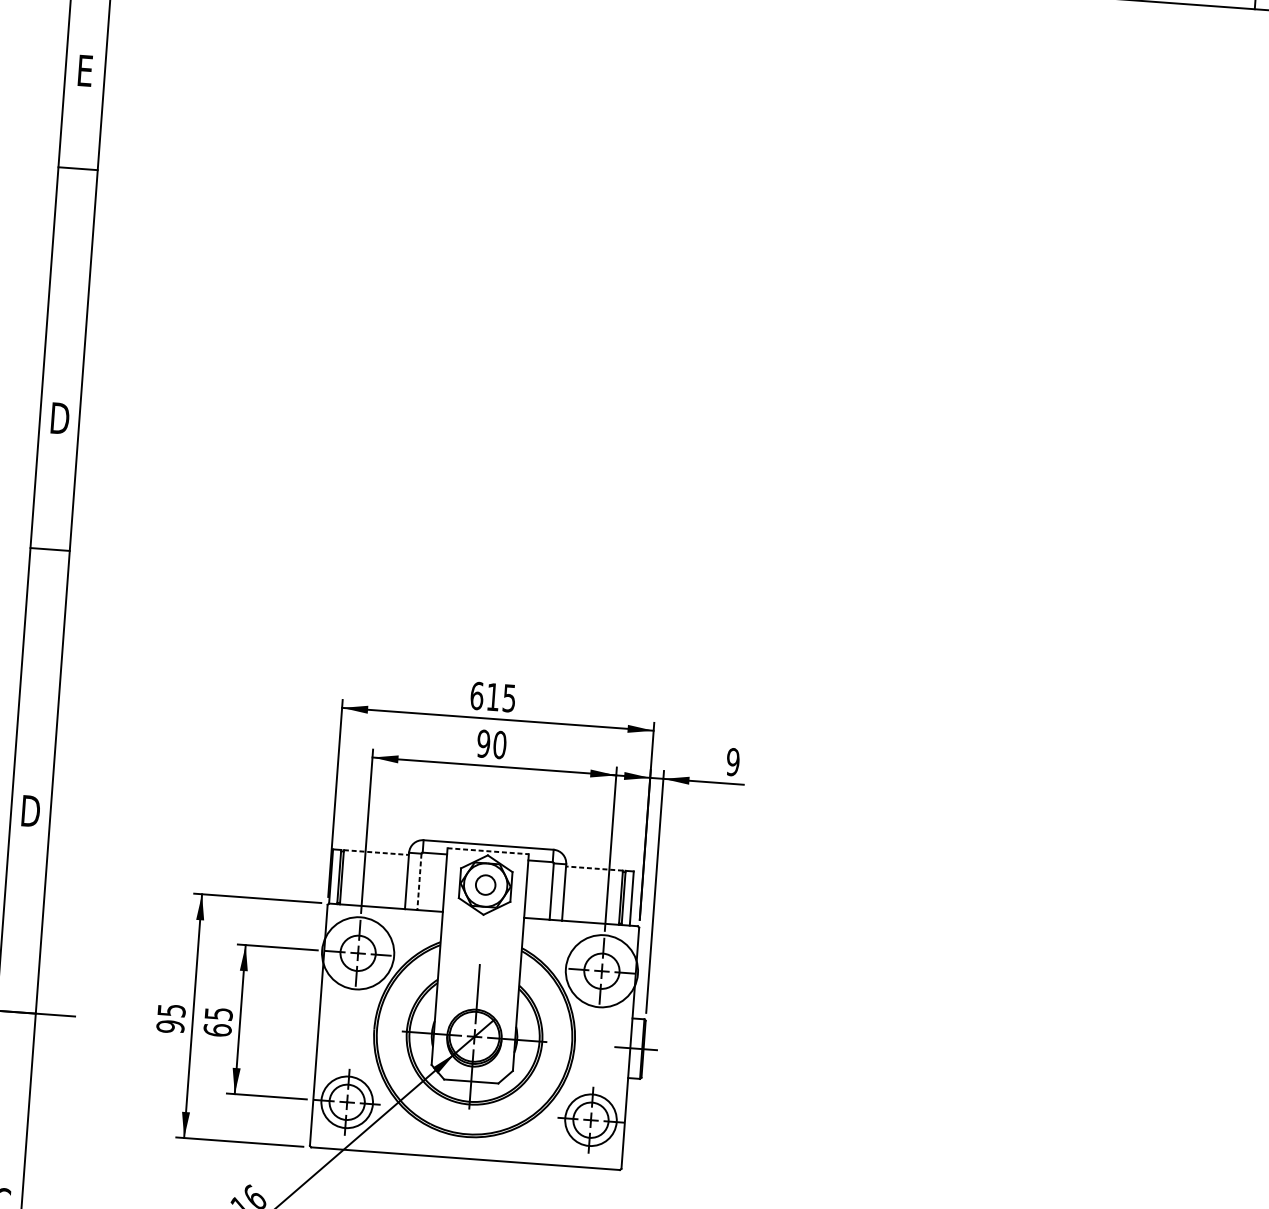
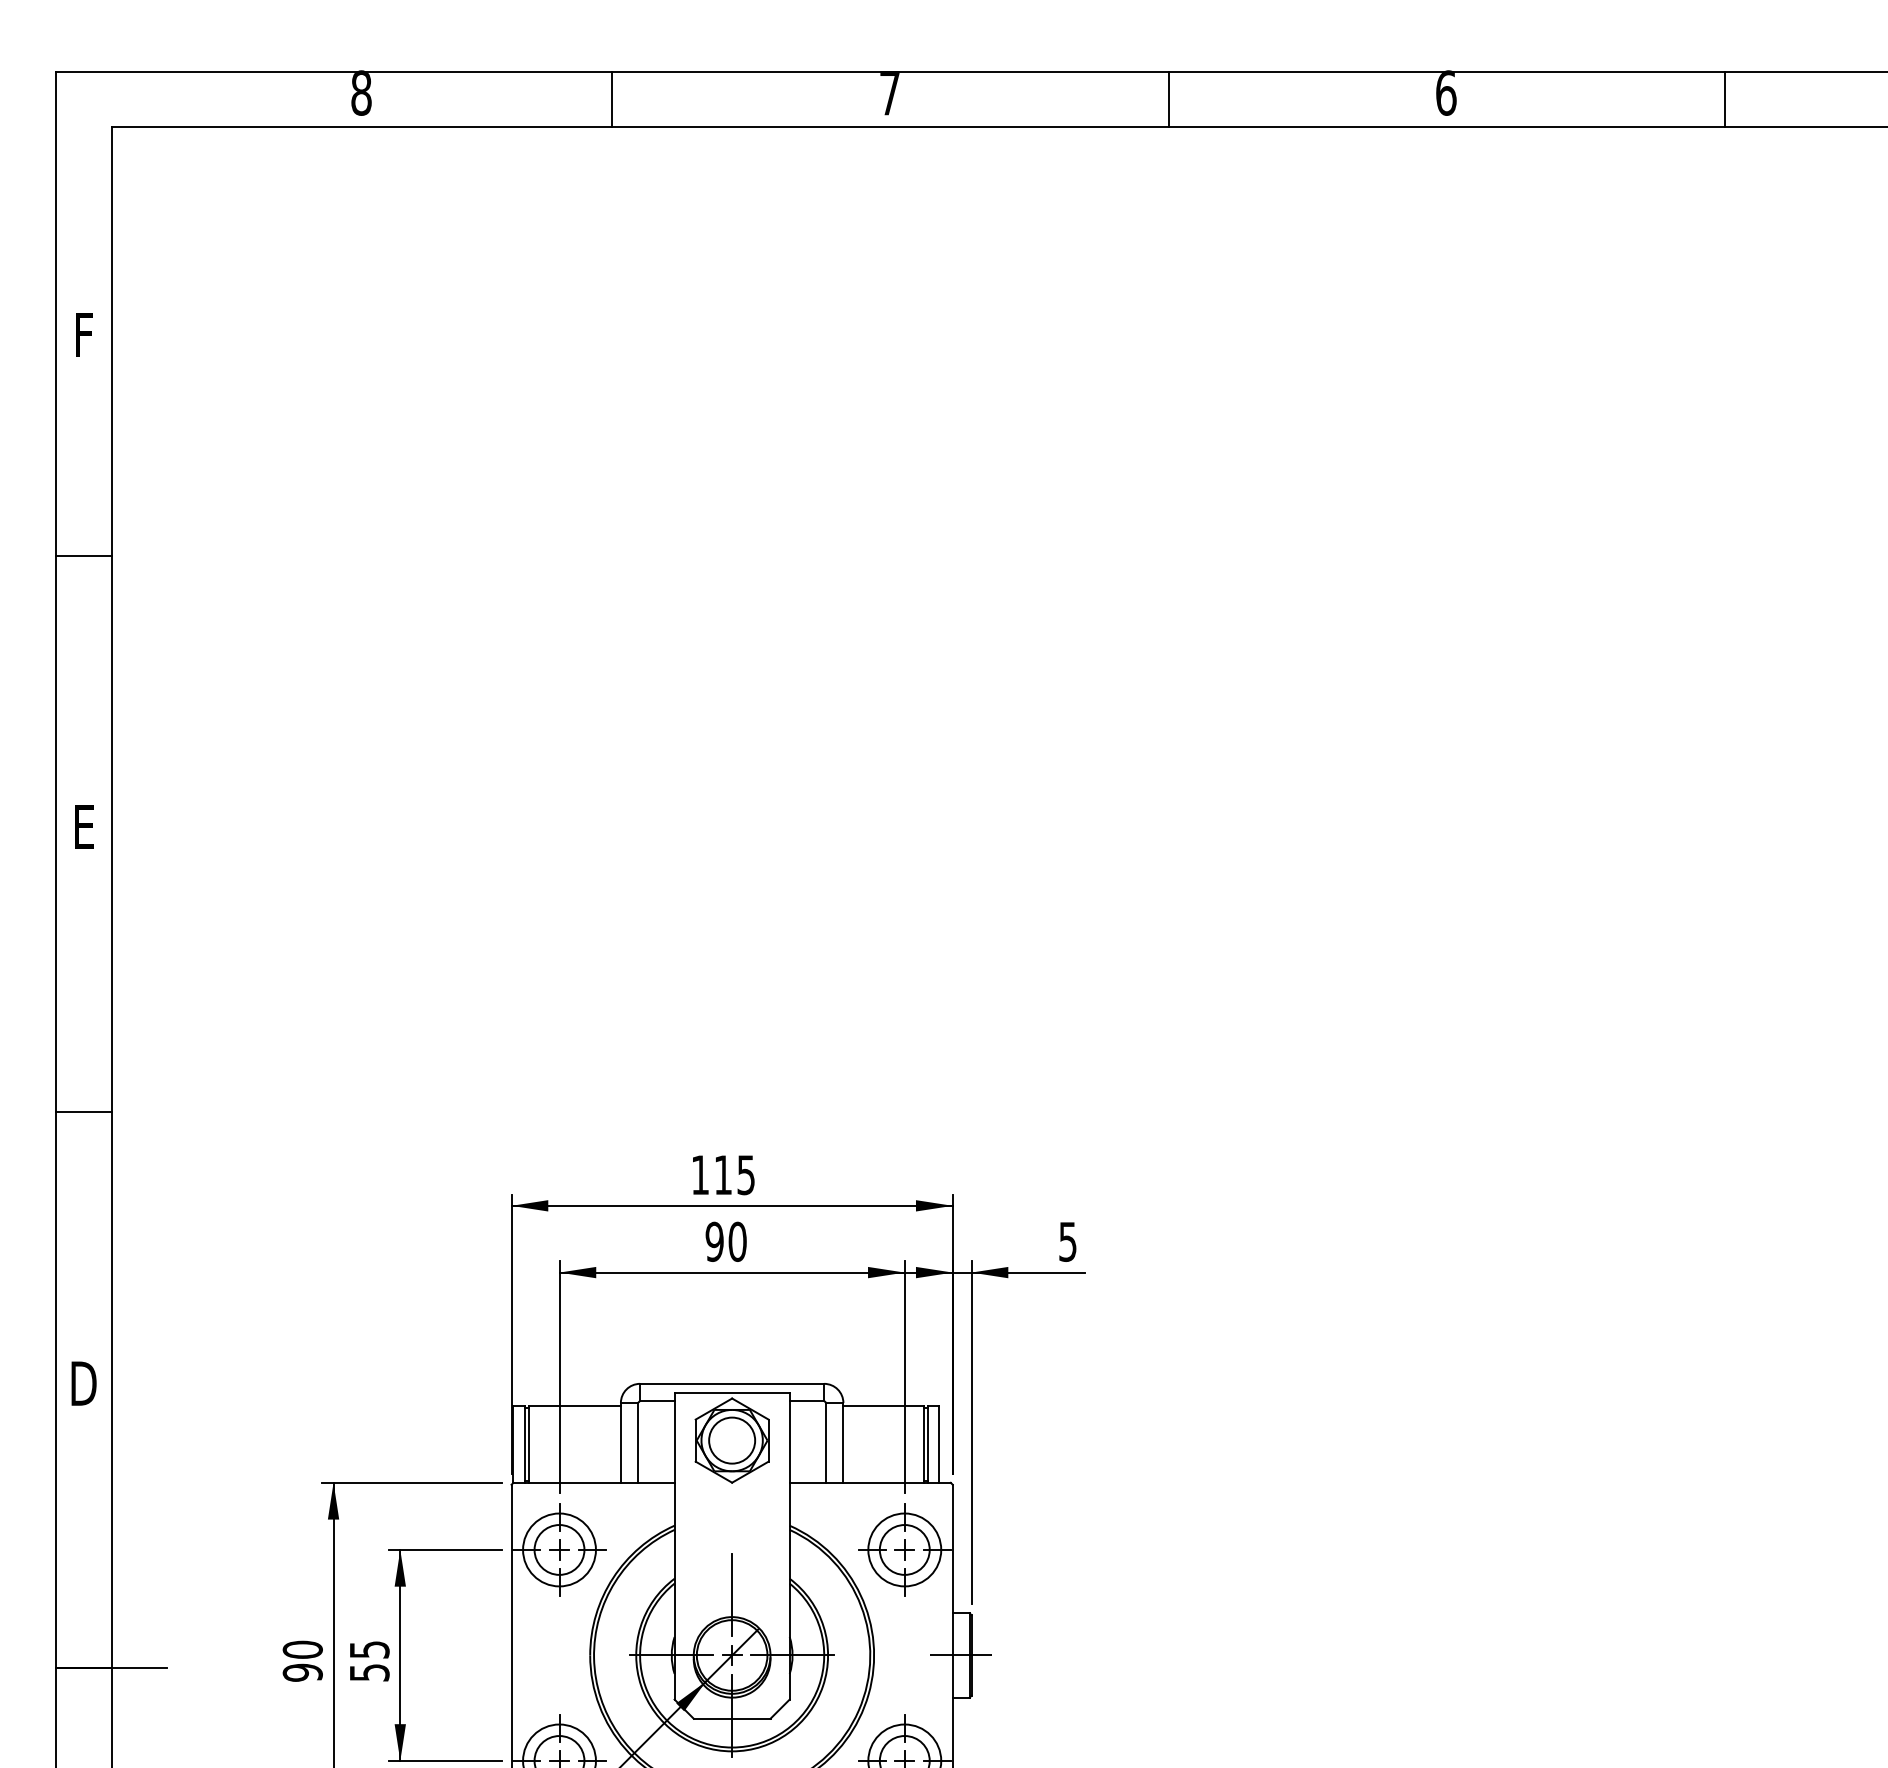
text: (85, 70) -> (84, 334), E -> F
line: (77, 168) -> (83, 555), moved
text: (60, 418) -> (84, 827), D -> E
line: (49, 549) -> (83, 1111), moved
text: (477, 696) -> (700, 1175), 615 -> 115
text: (732, 761) -> (1067, 1241), 9 -> 5
line: (488, 851) -> (732, 1392), dashed -> solid
line: (376, 852) -> (575, 1406), dashed -> solid
line: (594, 868) -> (883, 1406), dashed -> solid
line: (419, 881) -> (638, 1442), dashed -> solid
circle: (485, 885) -> (732, 1440), size x1.67
circle: (358, 953) -> (559, 1549), size x0.71
circle: (601, 970) -> (904, 1549), size x0.71
text: (171, 1010) -> (302, 1649), 95 -> 90
text: (217, 1030) -> (369, 1672), 65 -> 55

